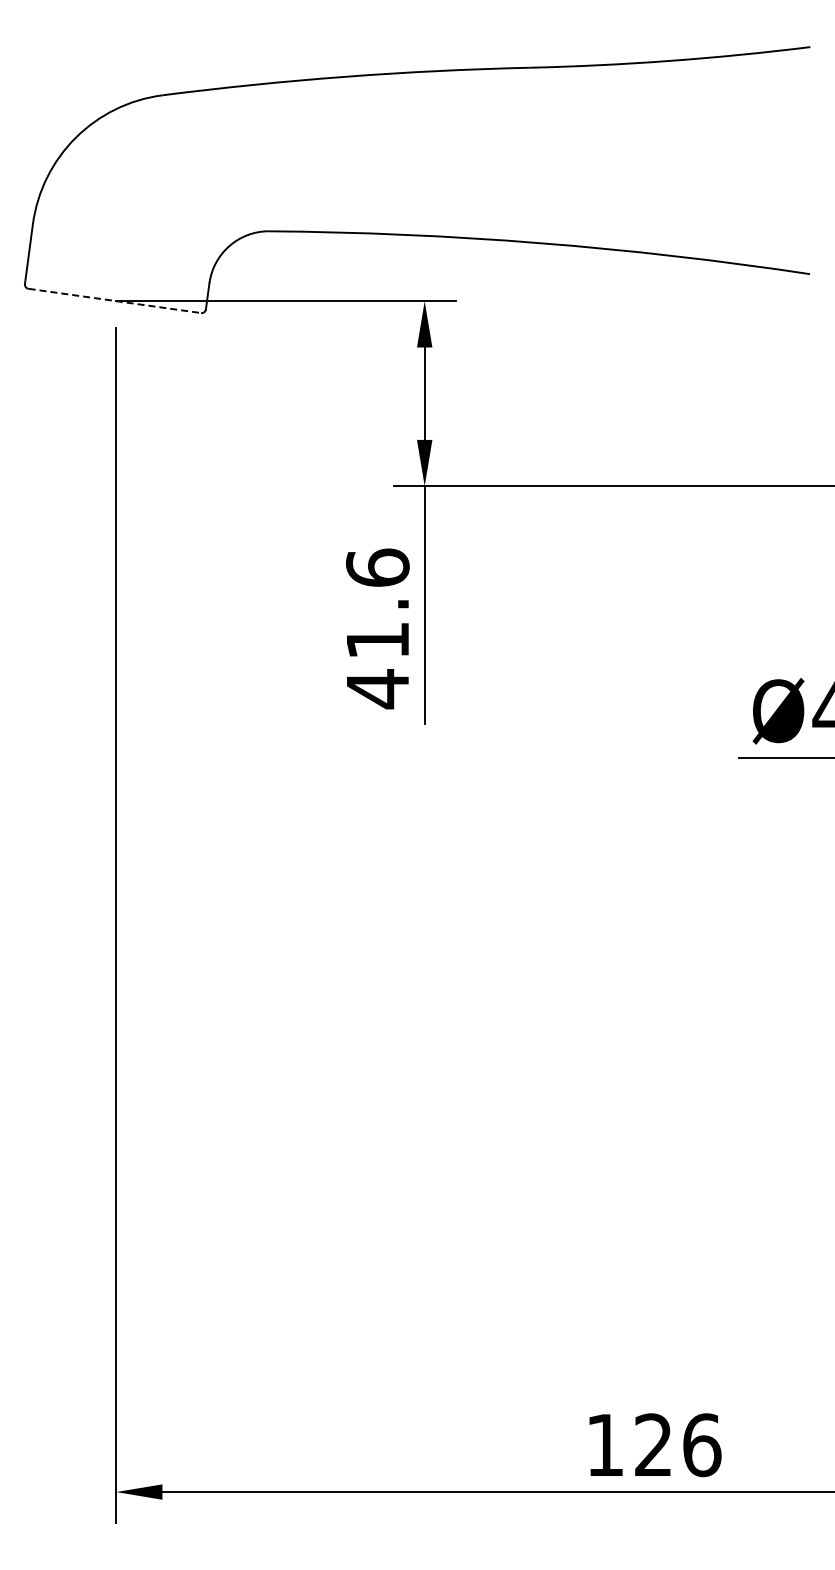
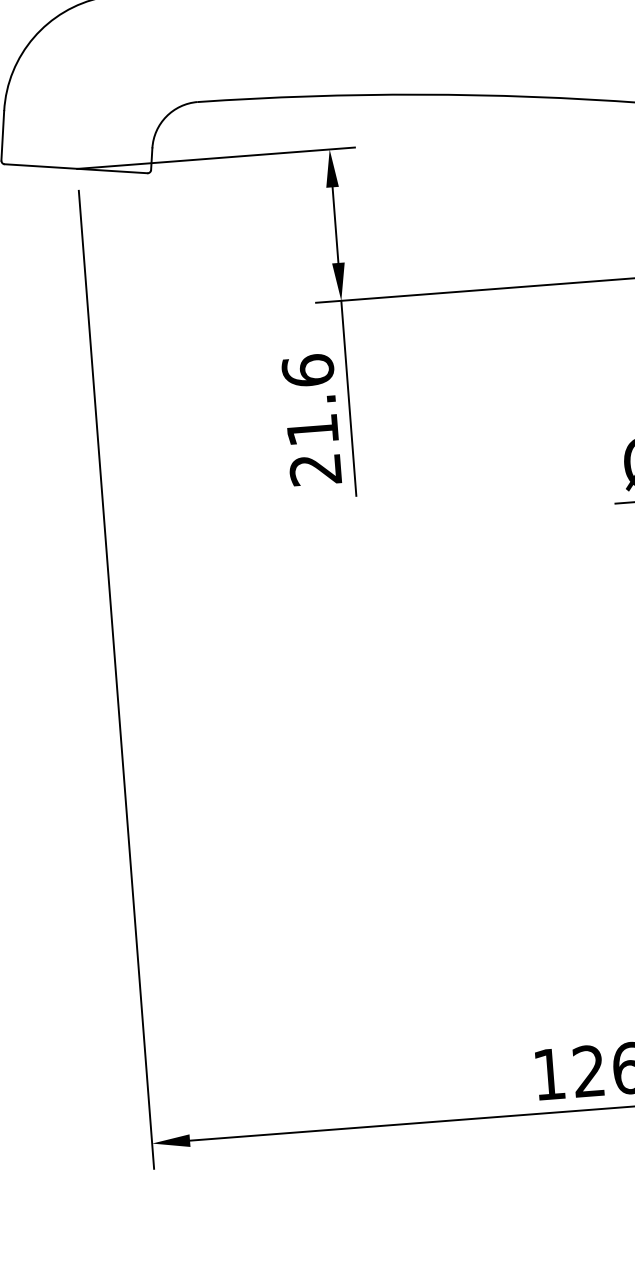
line: (115, 301) -> (76, 169), dashed -> solid
text: (377, 689) -> (315, 470), 41.6 -> 21.6

